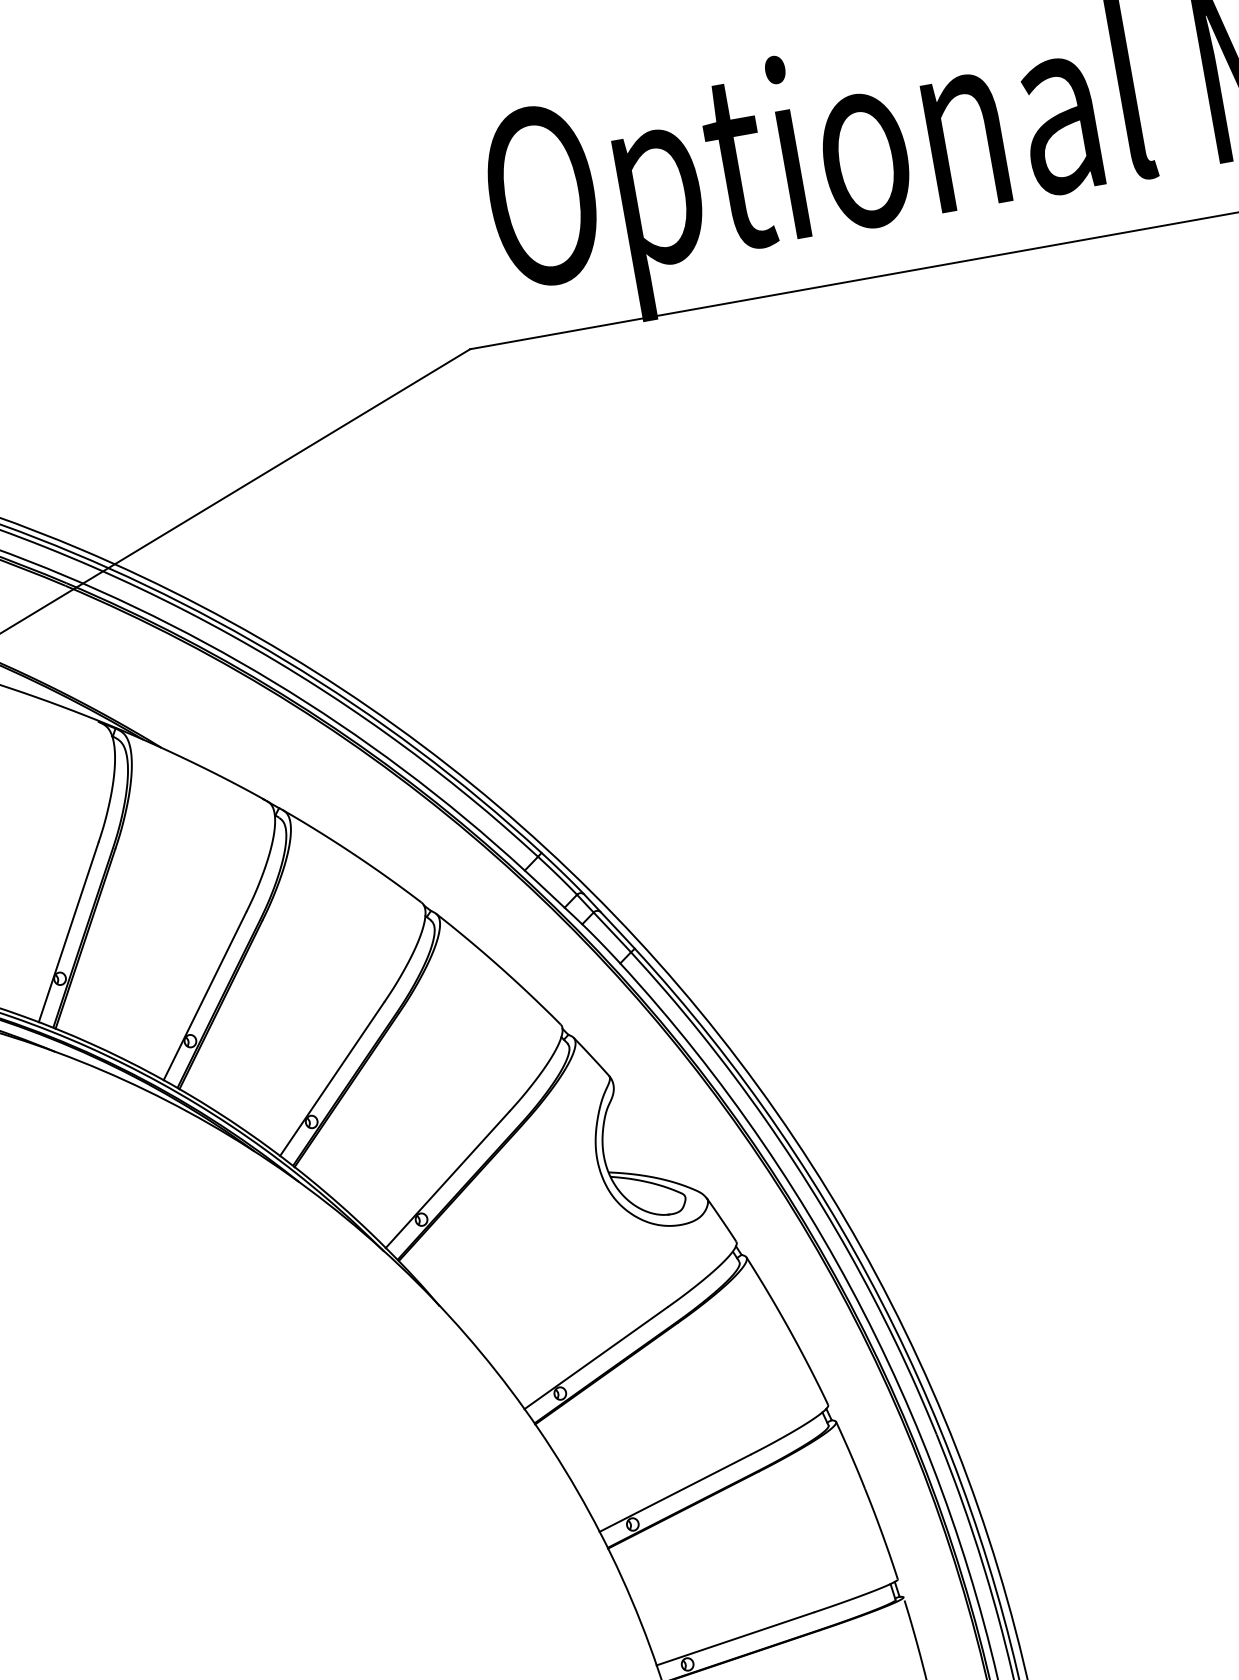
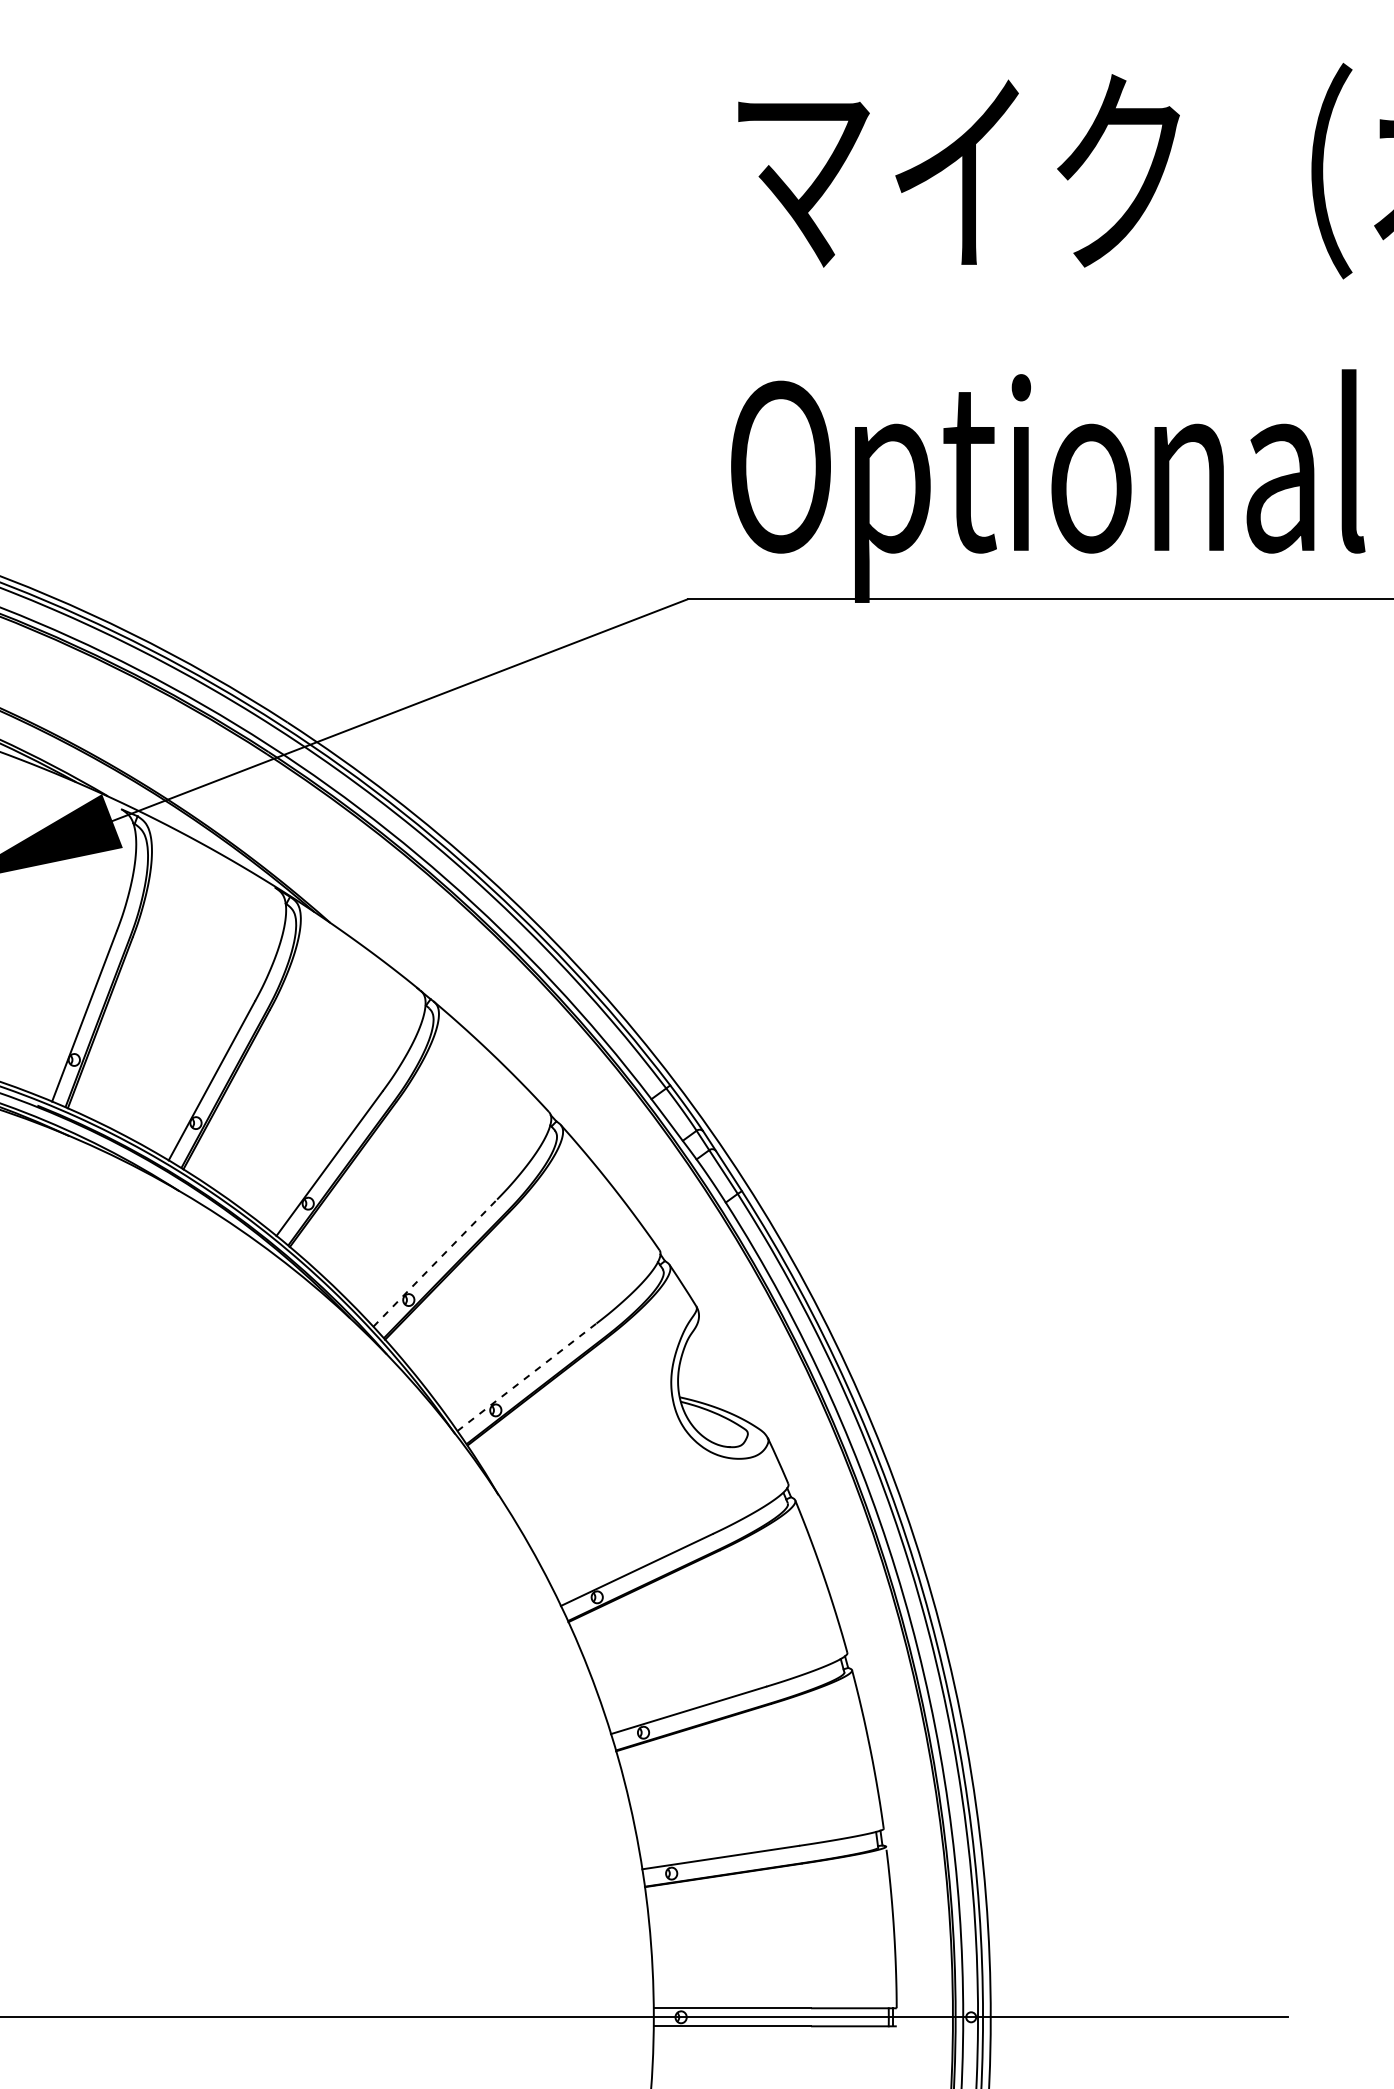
line: (332, 1079) -> (435, 1263), solid -> dashed
line: (447, 1180) -> (526, 1377), solid -> dashed

